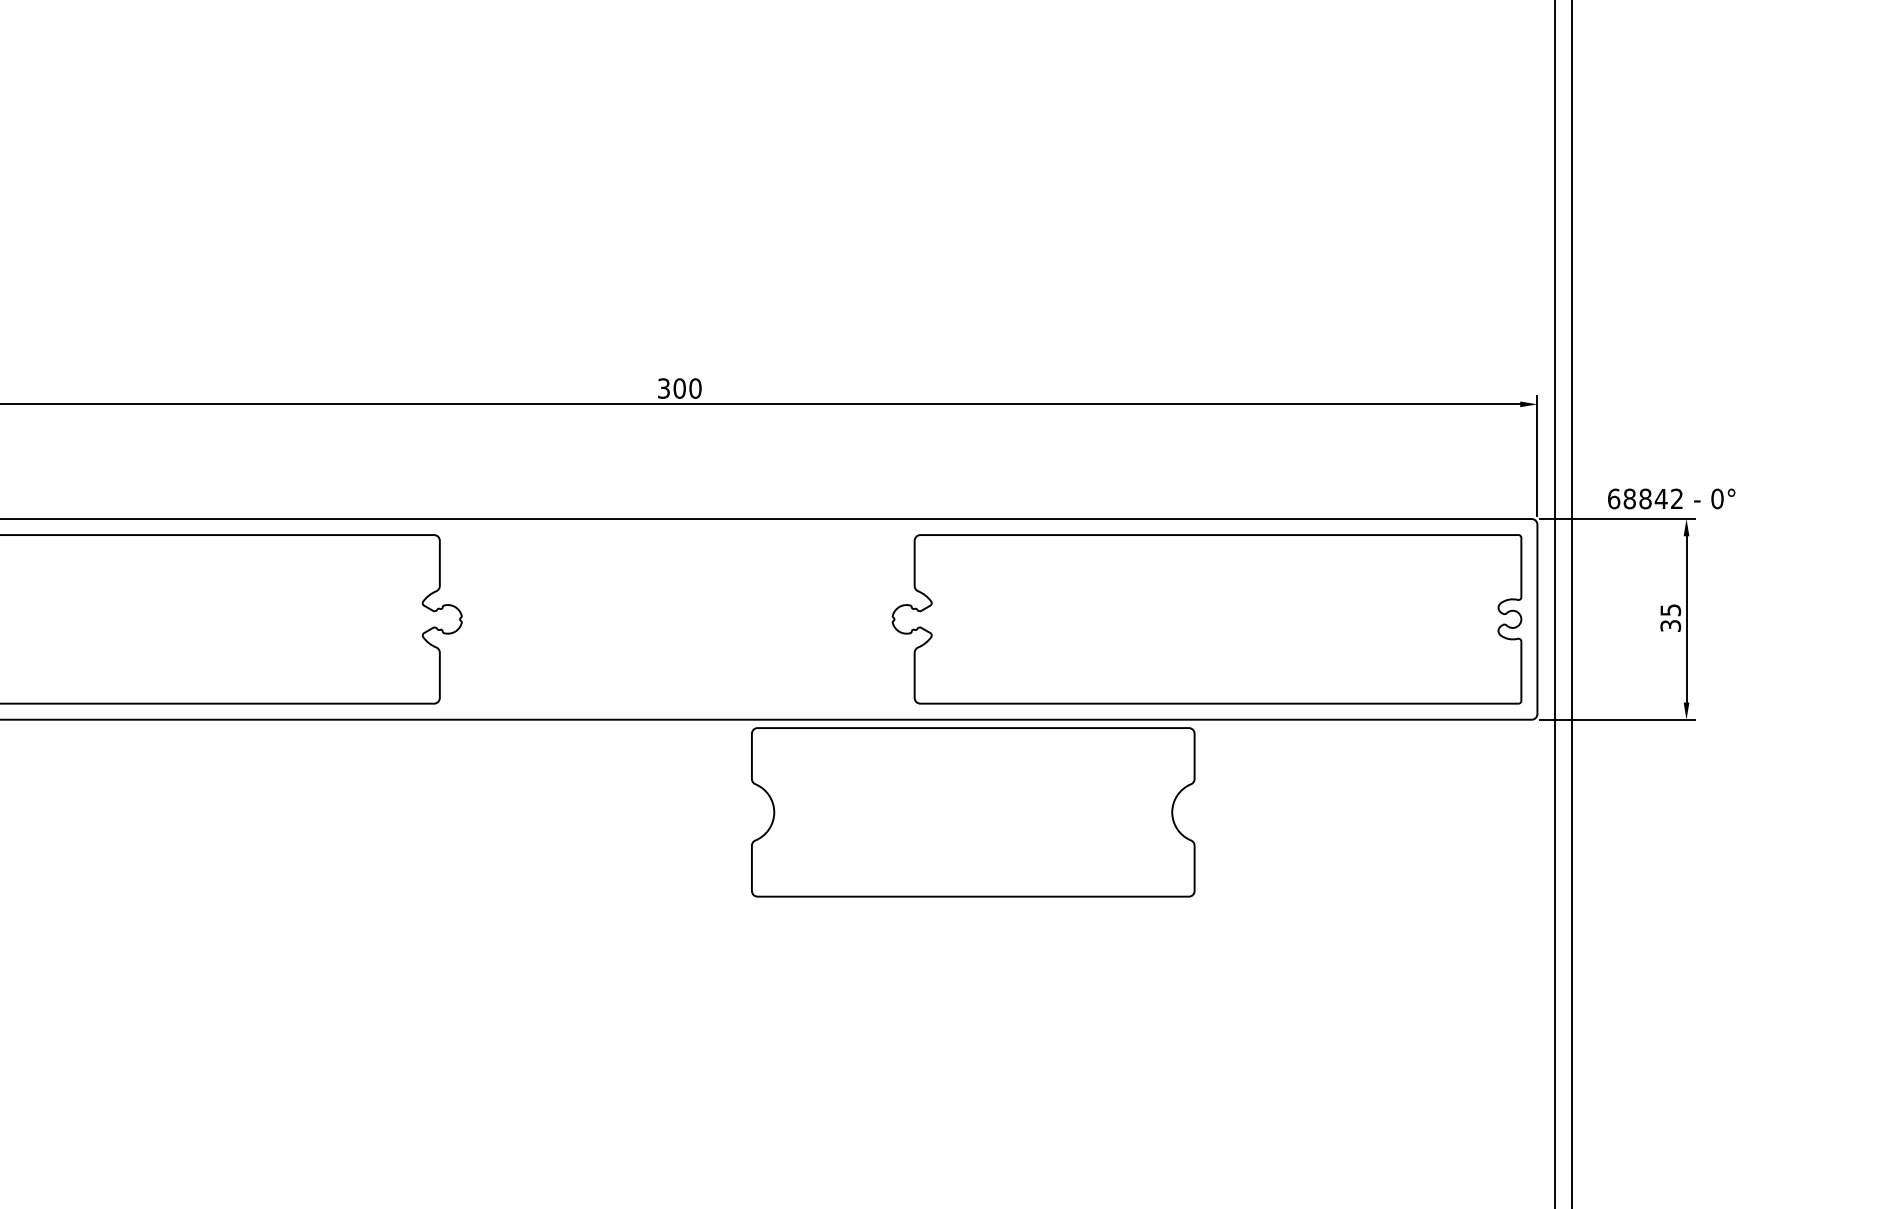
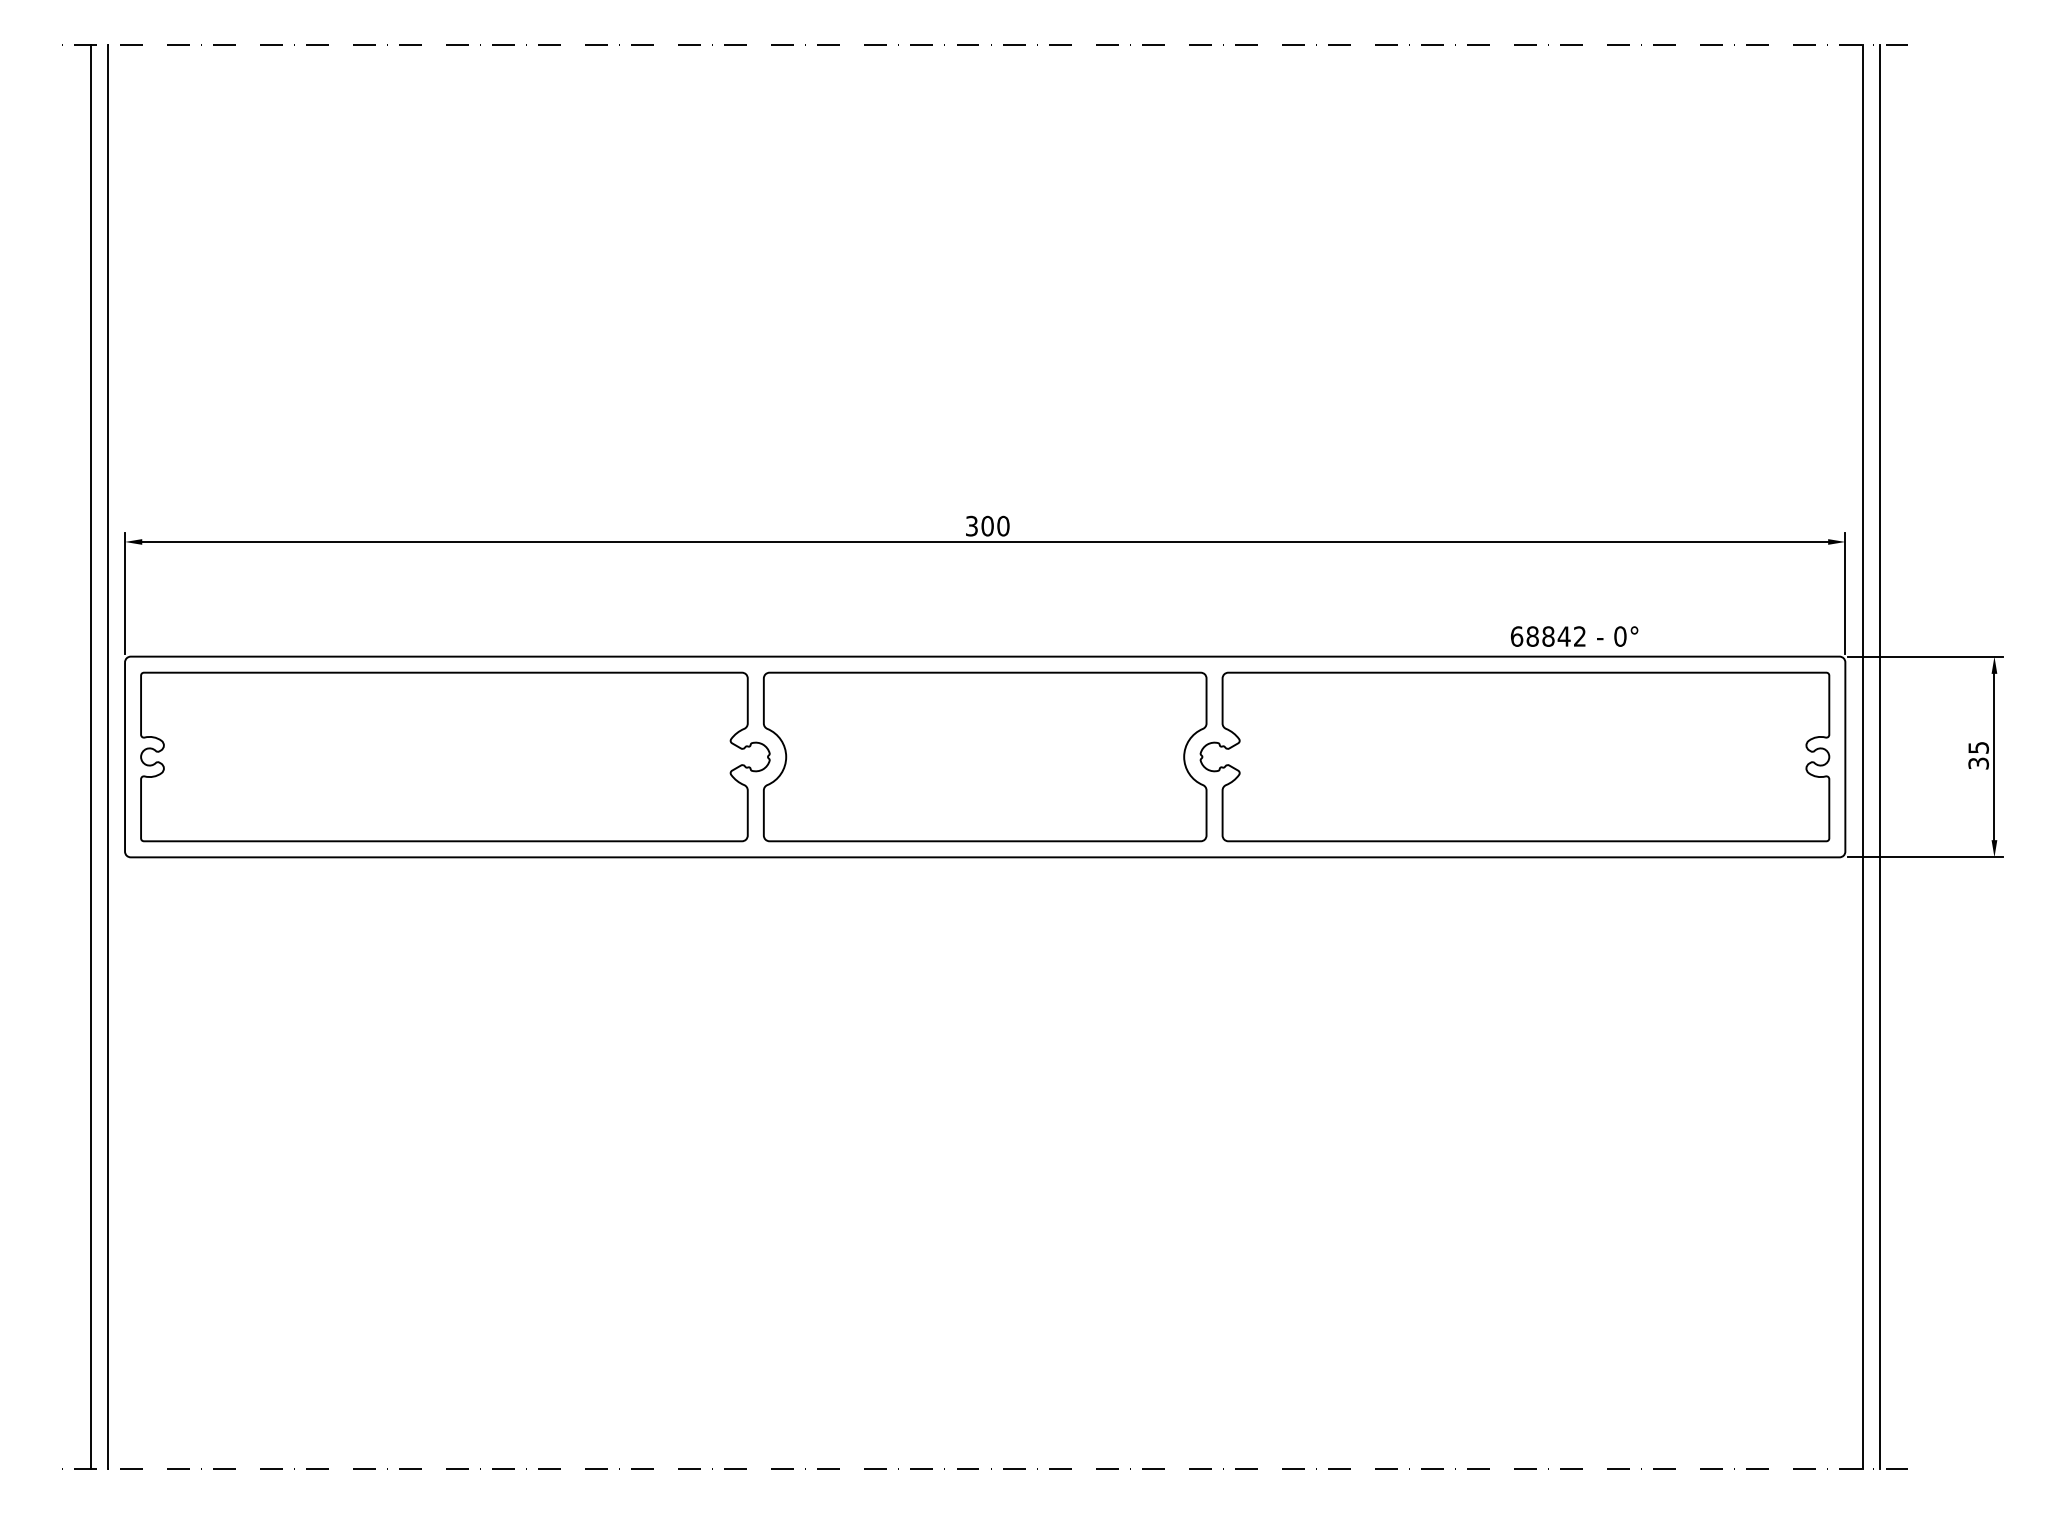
text: (1671, 498) -> (1574, 636), moved
part: (973, 811) -> (985, 756), moved

